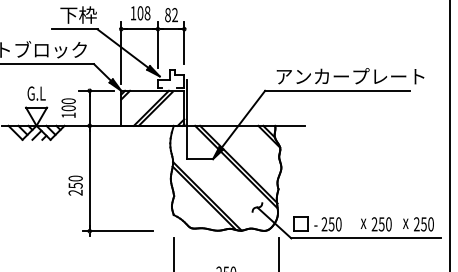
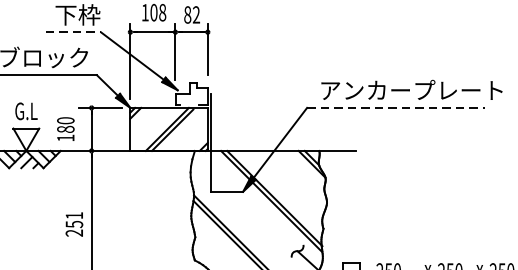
line: (74, 29) -> (72, 32), solid -> dashed
line: (337, 90) -> (395, 107), solid -> dashed
text: (68, 108) -> (65, 129), 100 -> 180
text: (75, 178) -> (74, 215), 250 -> 251

